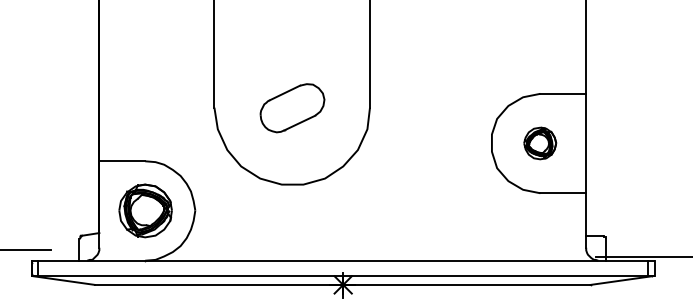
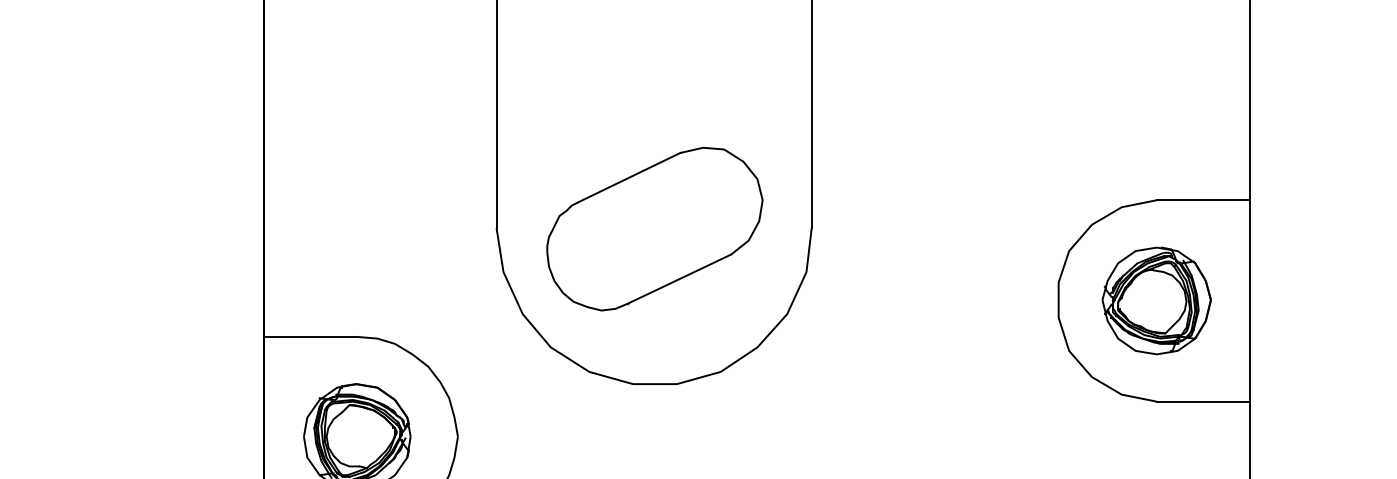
part: (292, 108) -> (654, 229), size x1.67
part: (539, 143) -> (1154, 300), size x1.67

